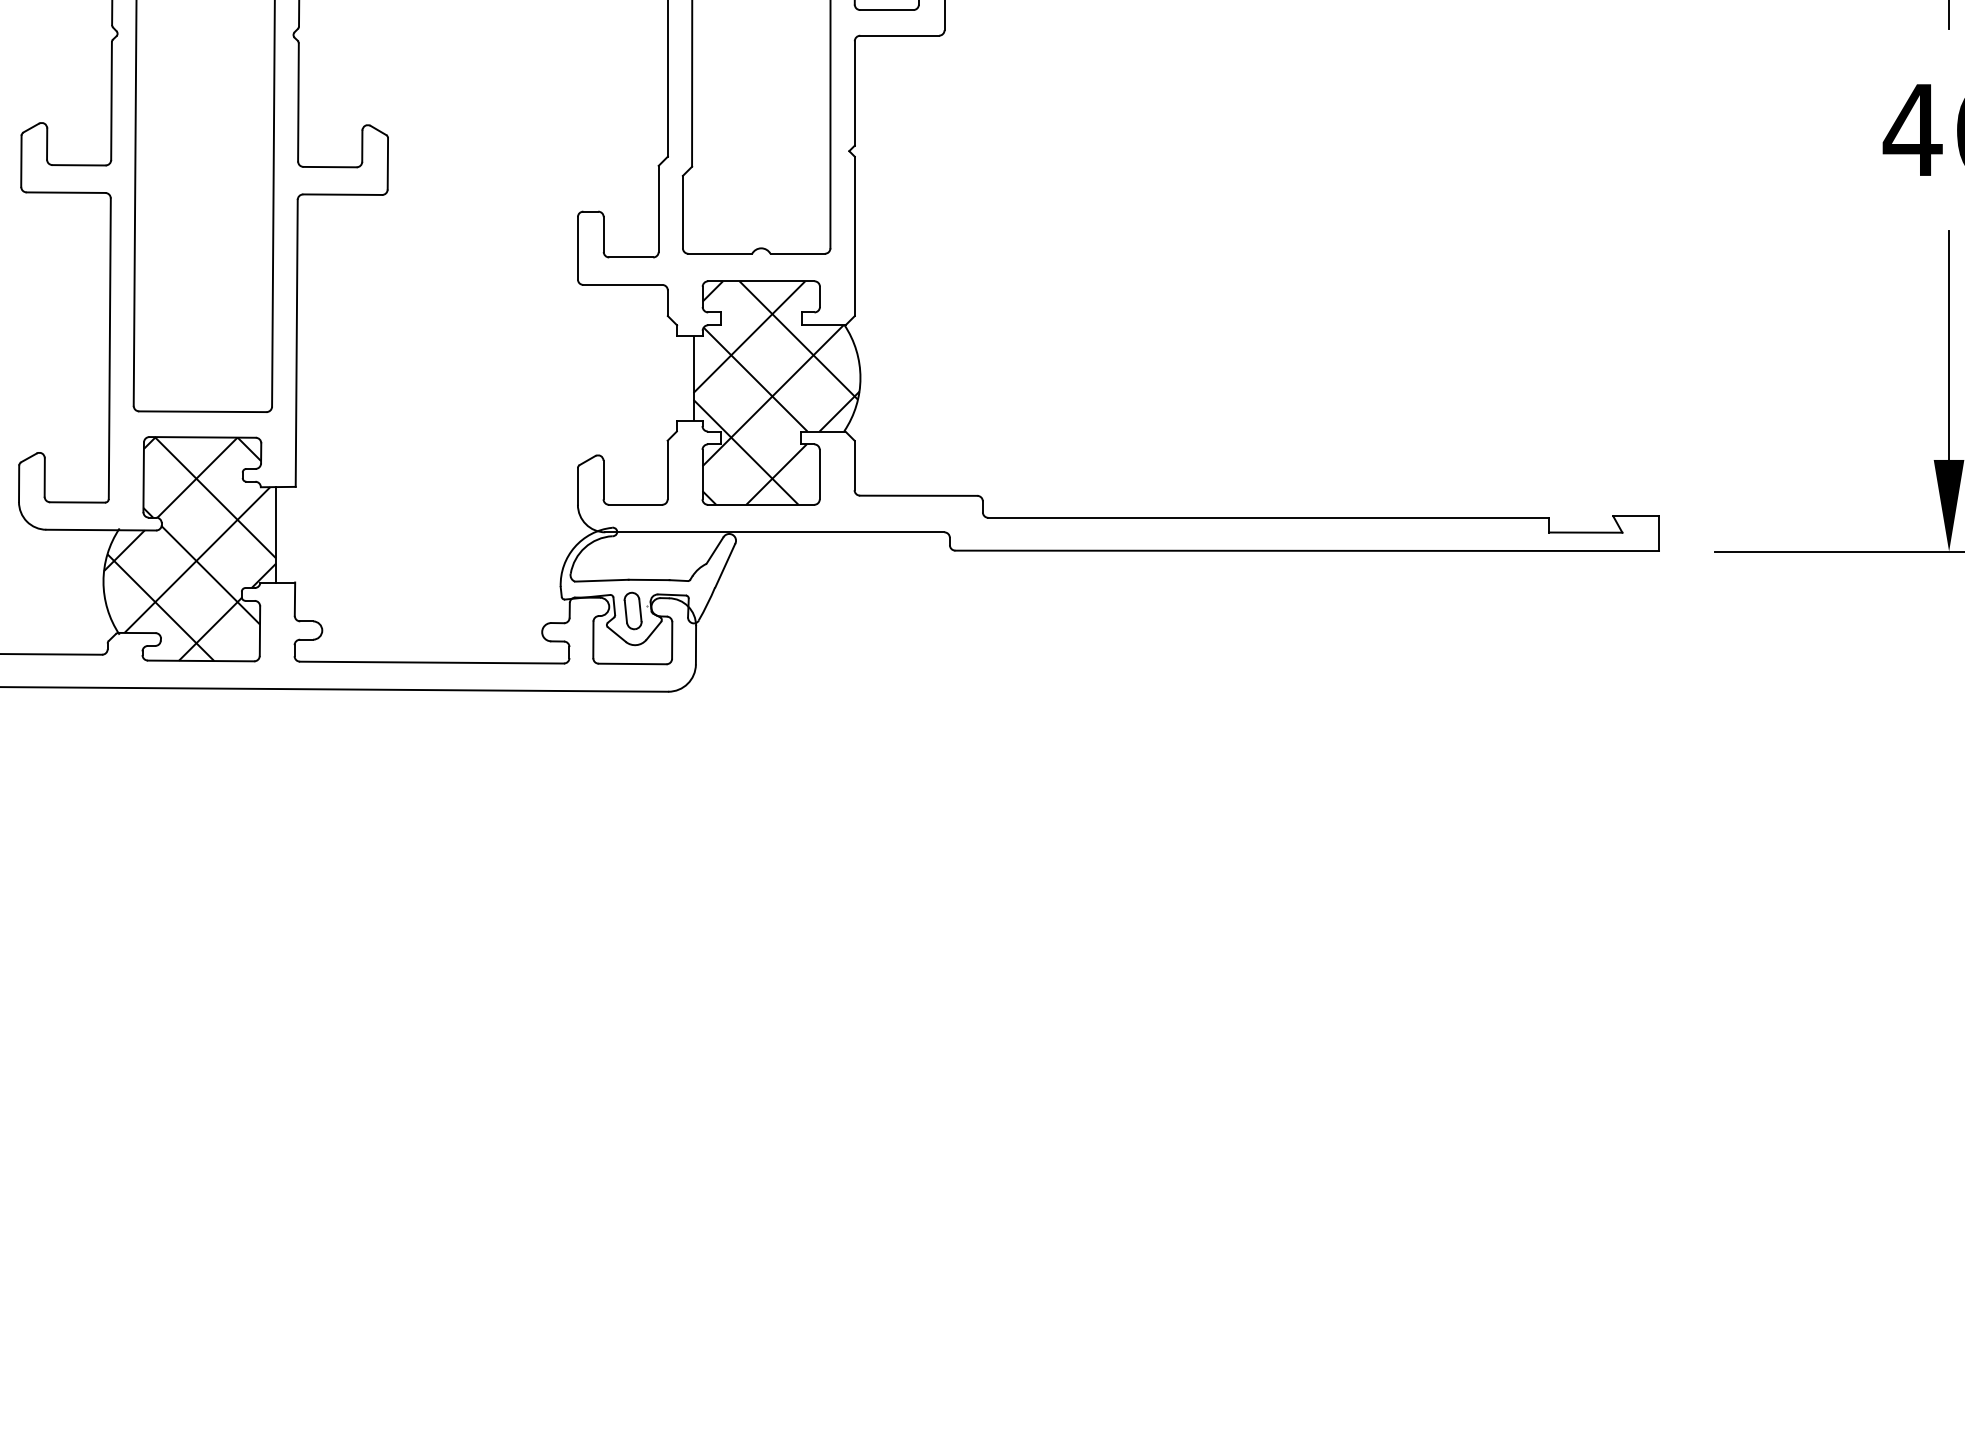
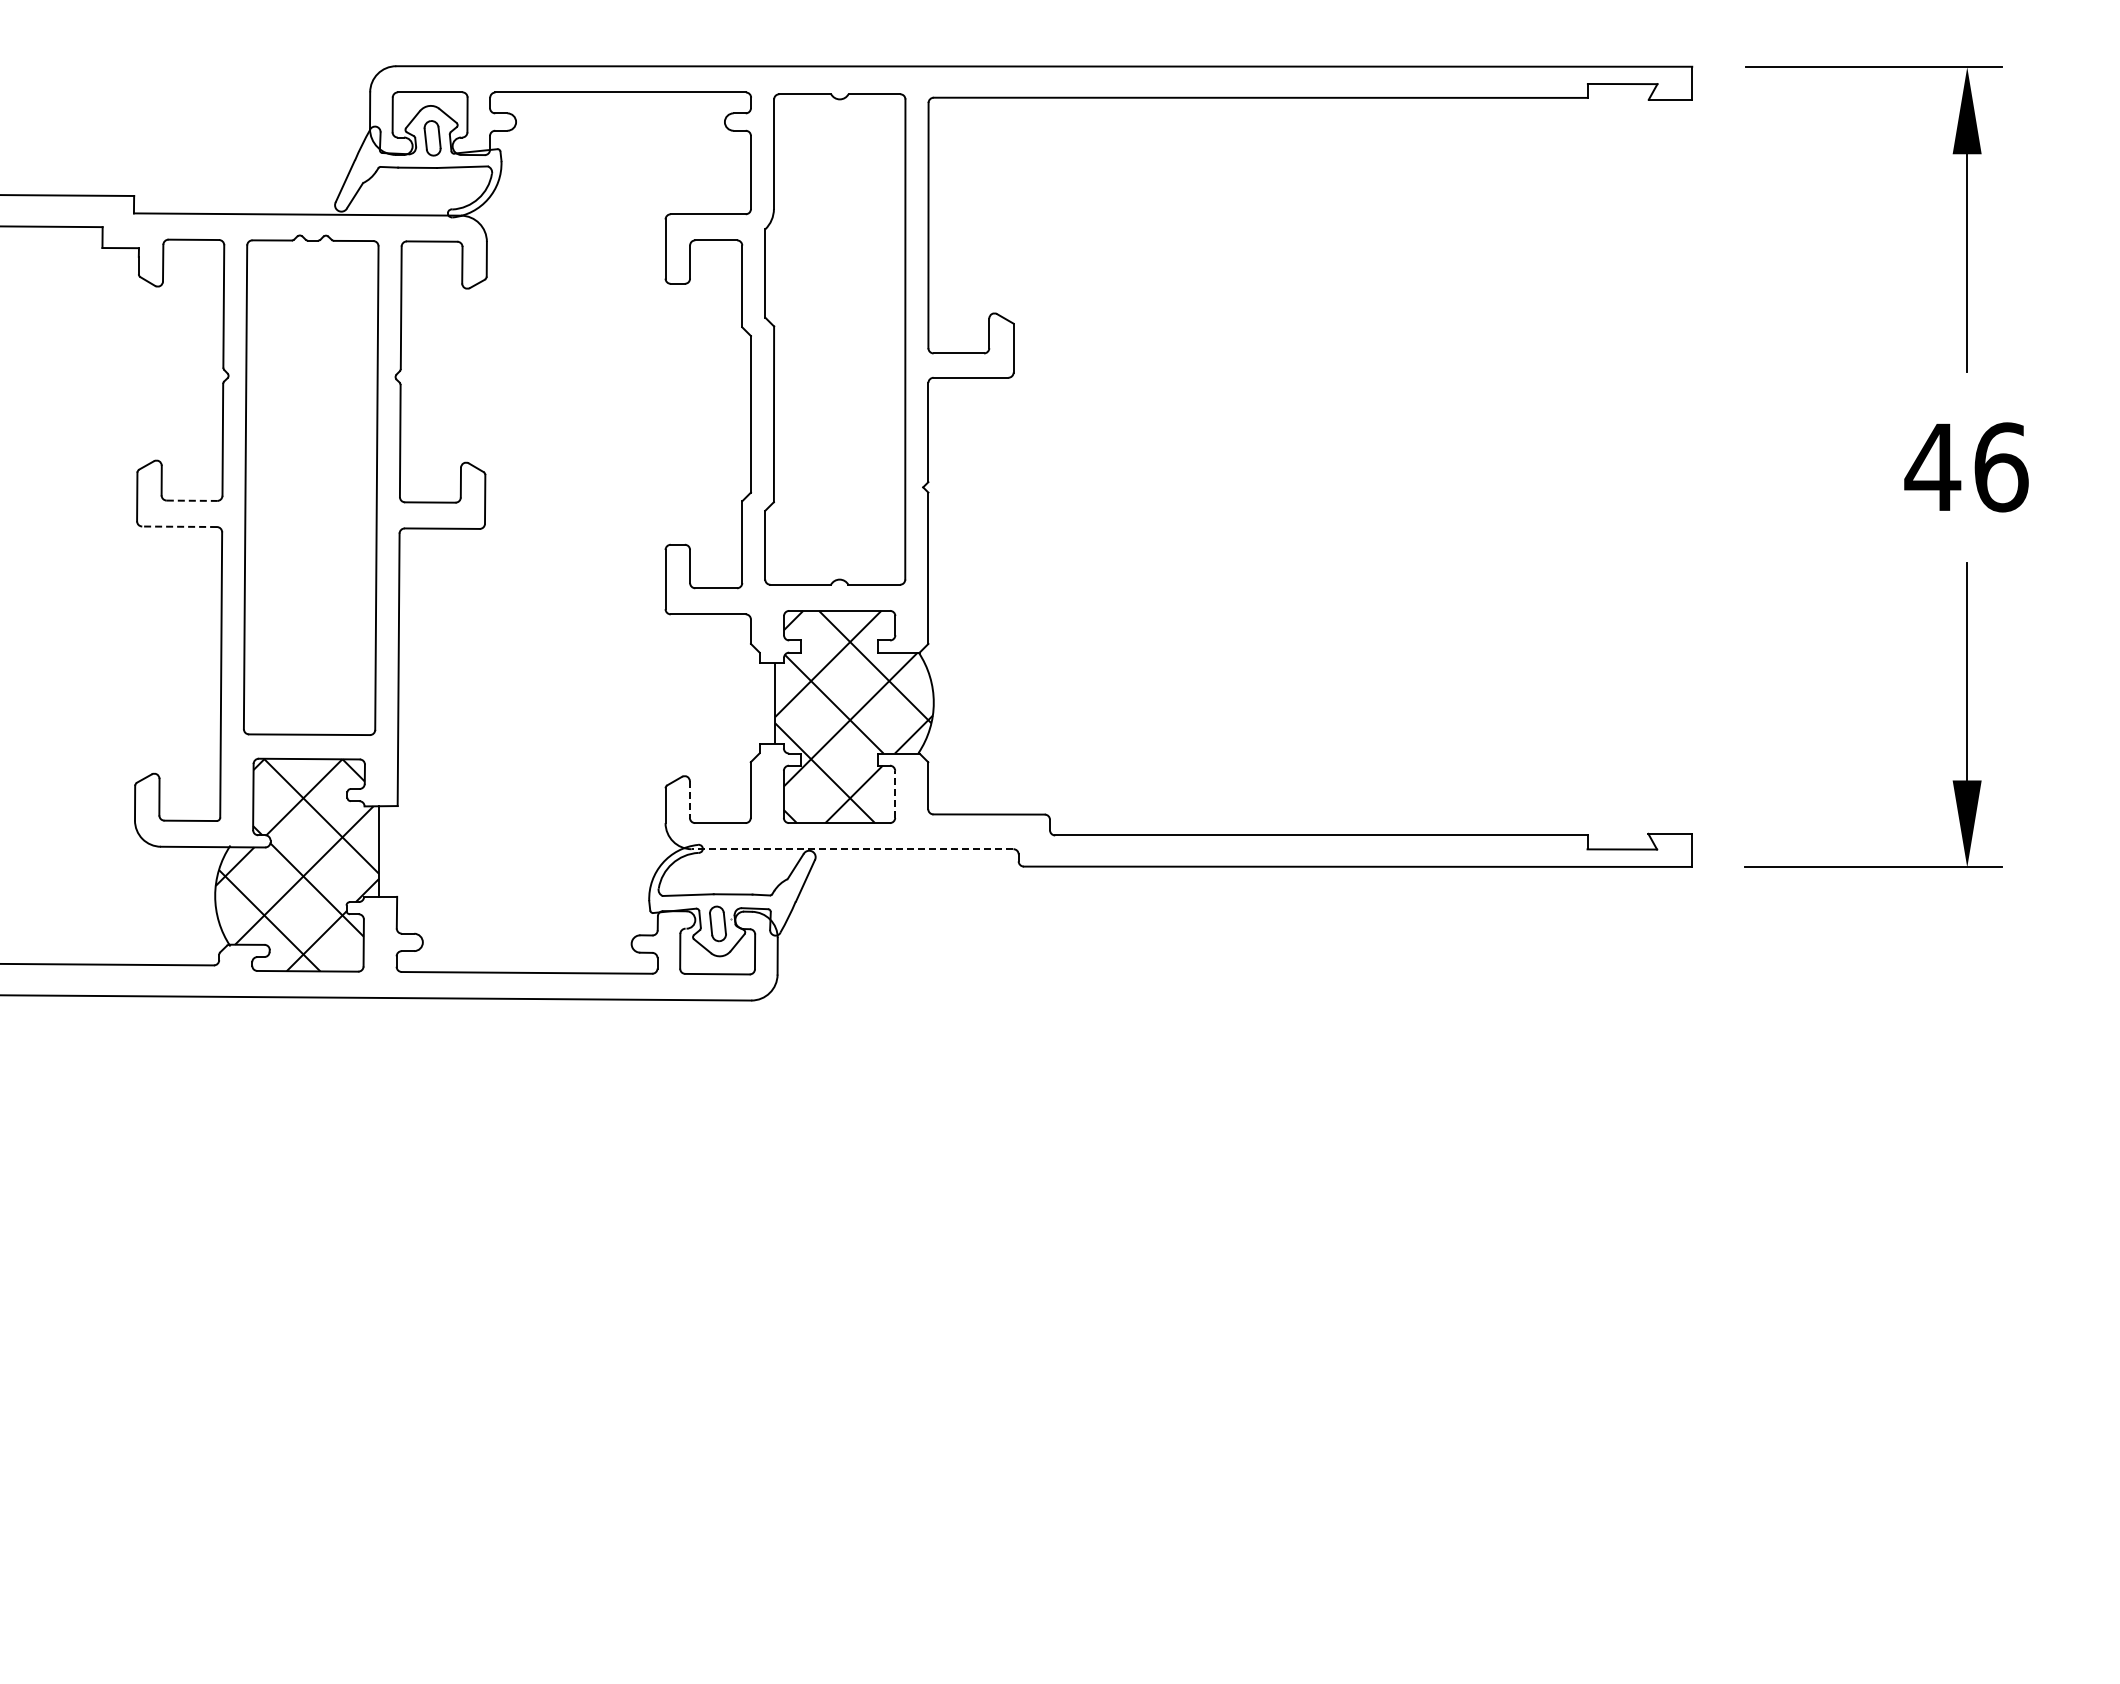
line: (79, 165) -> (192, 500), solid -> dashed
line: (65, 192) -> (179, 526), solid -> dashed
line: (820, 473) -> (895, 793), solid -> dashed
line: (603, 481) -> (689, 800), solid -> dashed
line: (774, 532) -> (852, 849), solid -> dashed

